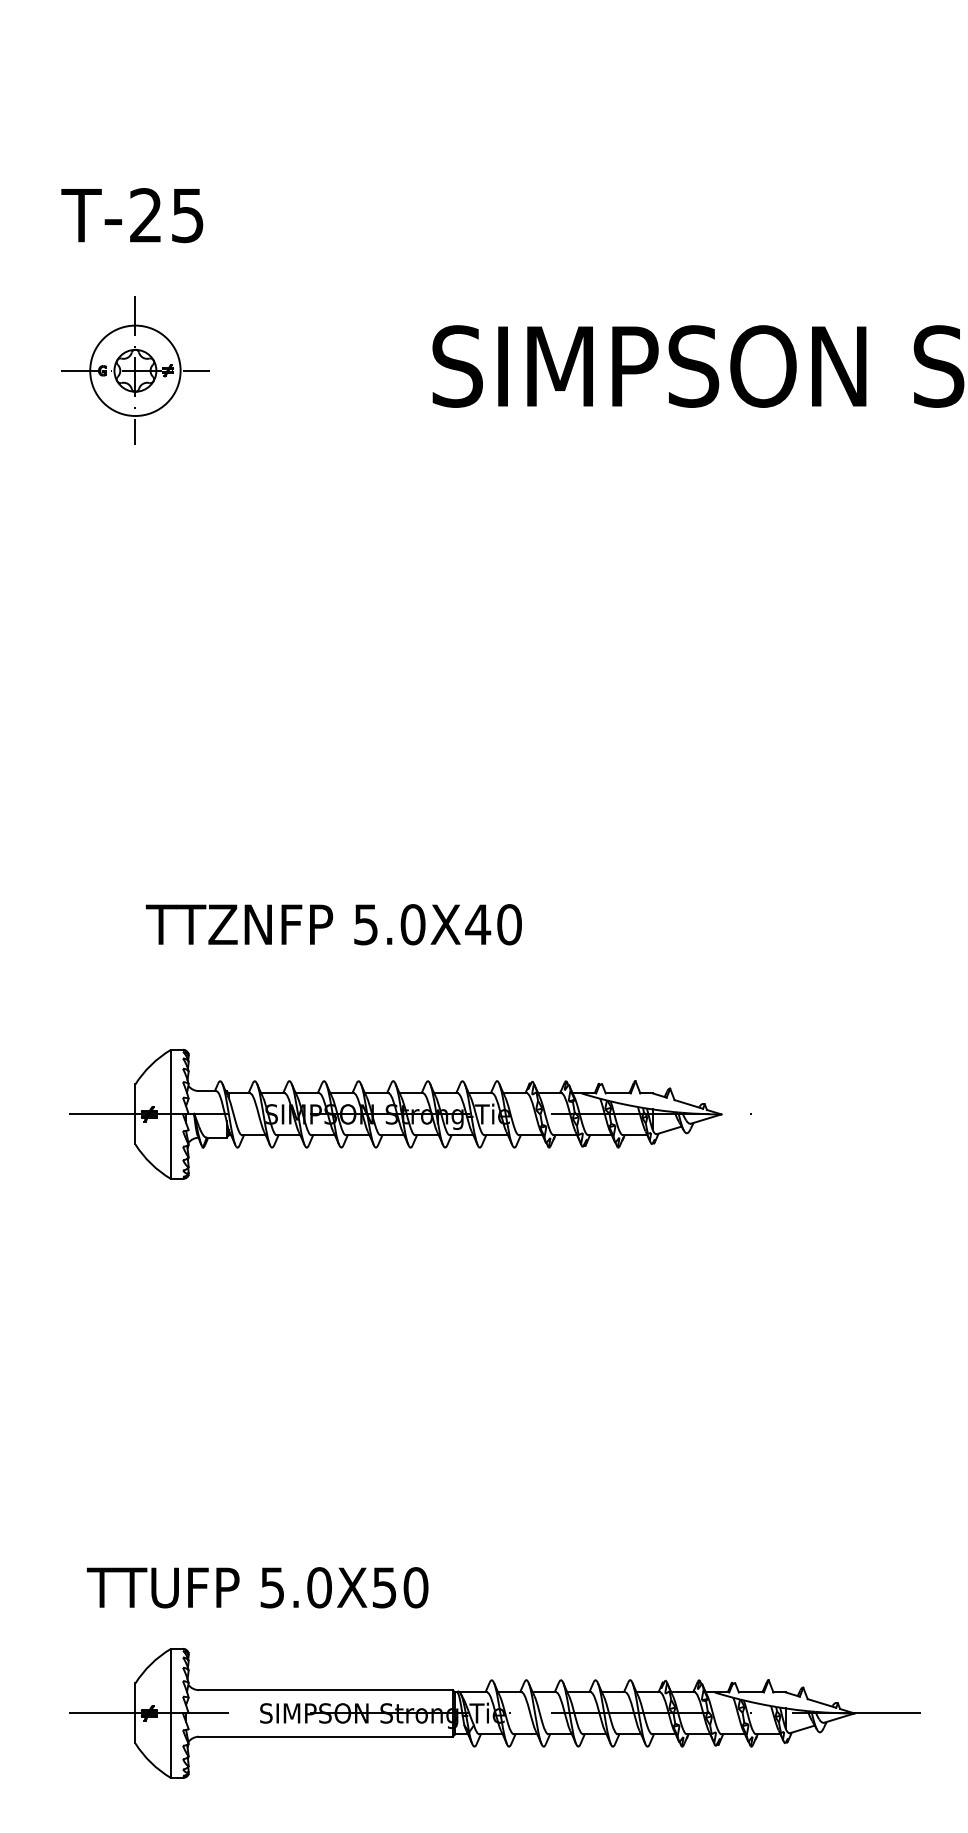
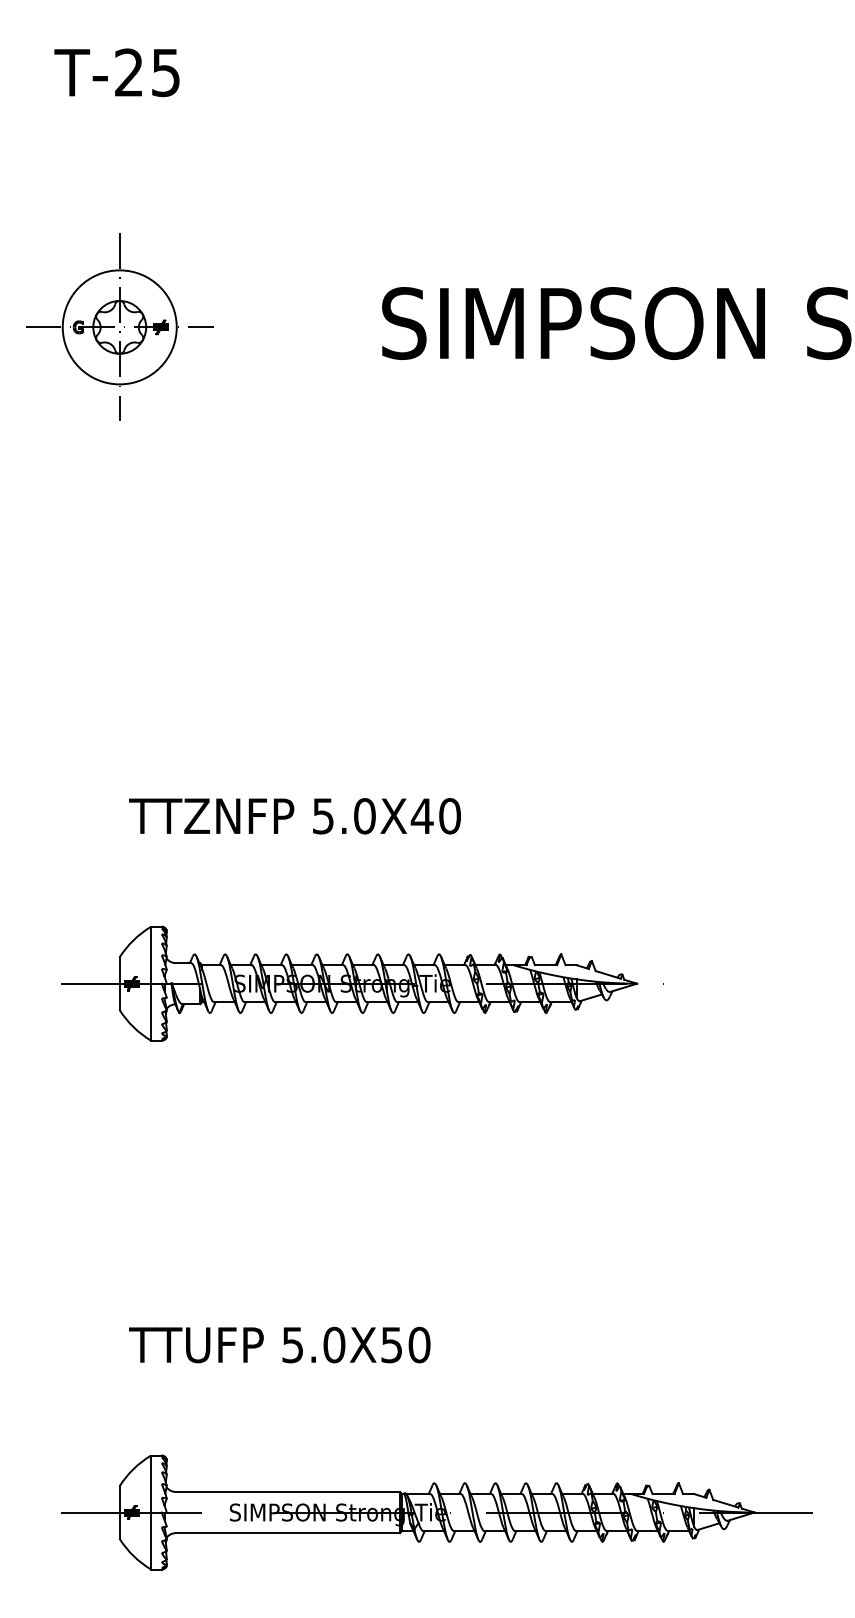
text: (132, 215) -> (117, 72), moved
part: (135, 370) -> (119, 326), size x1.43
text: (257, 1587) -> (279, 1344), moved

